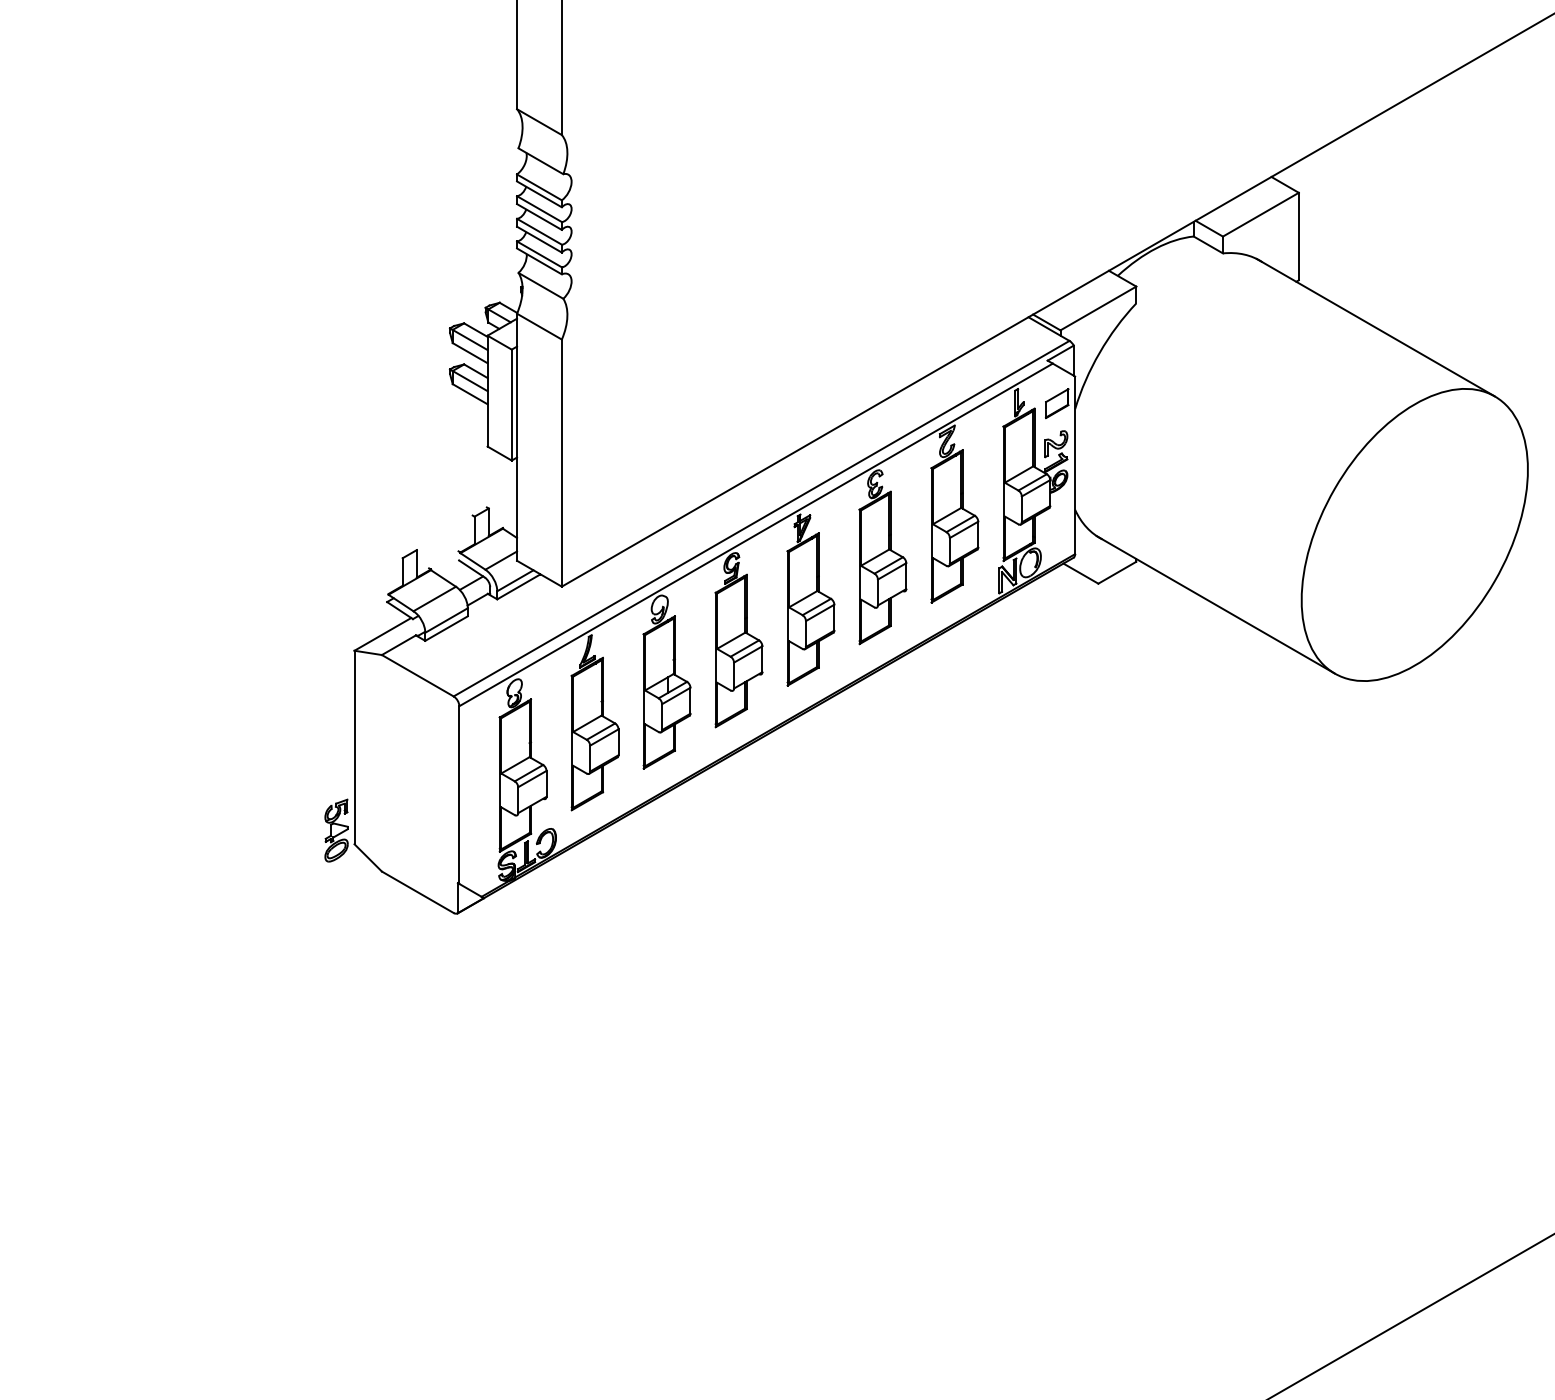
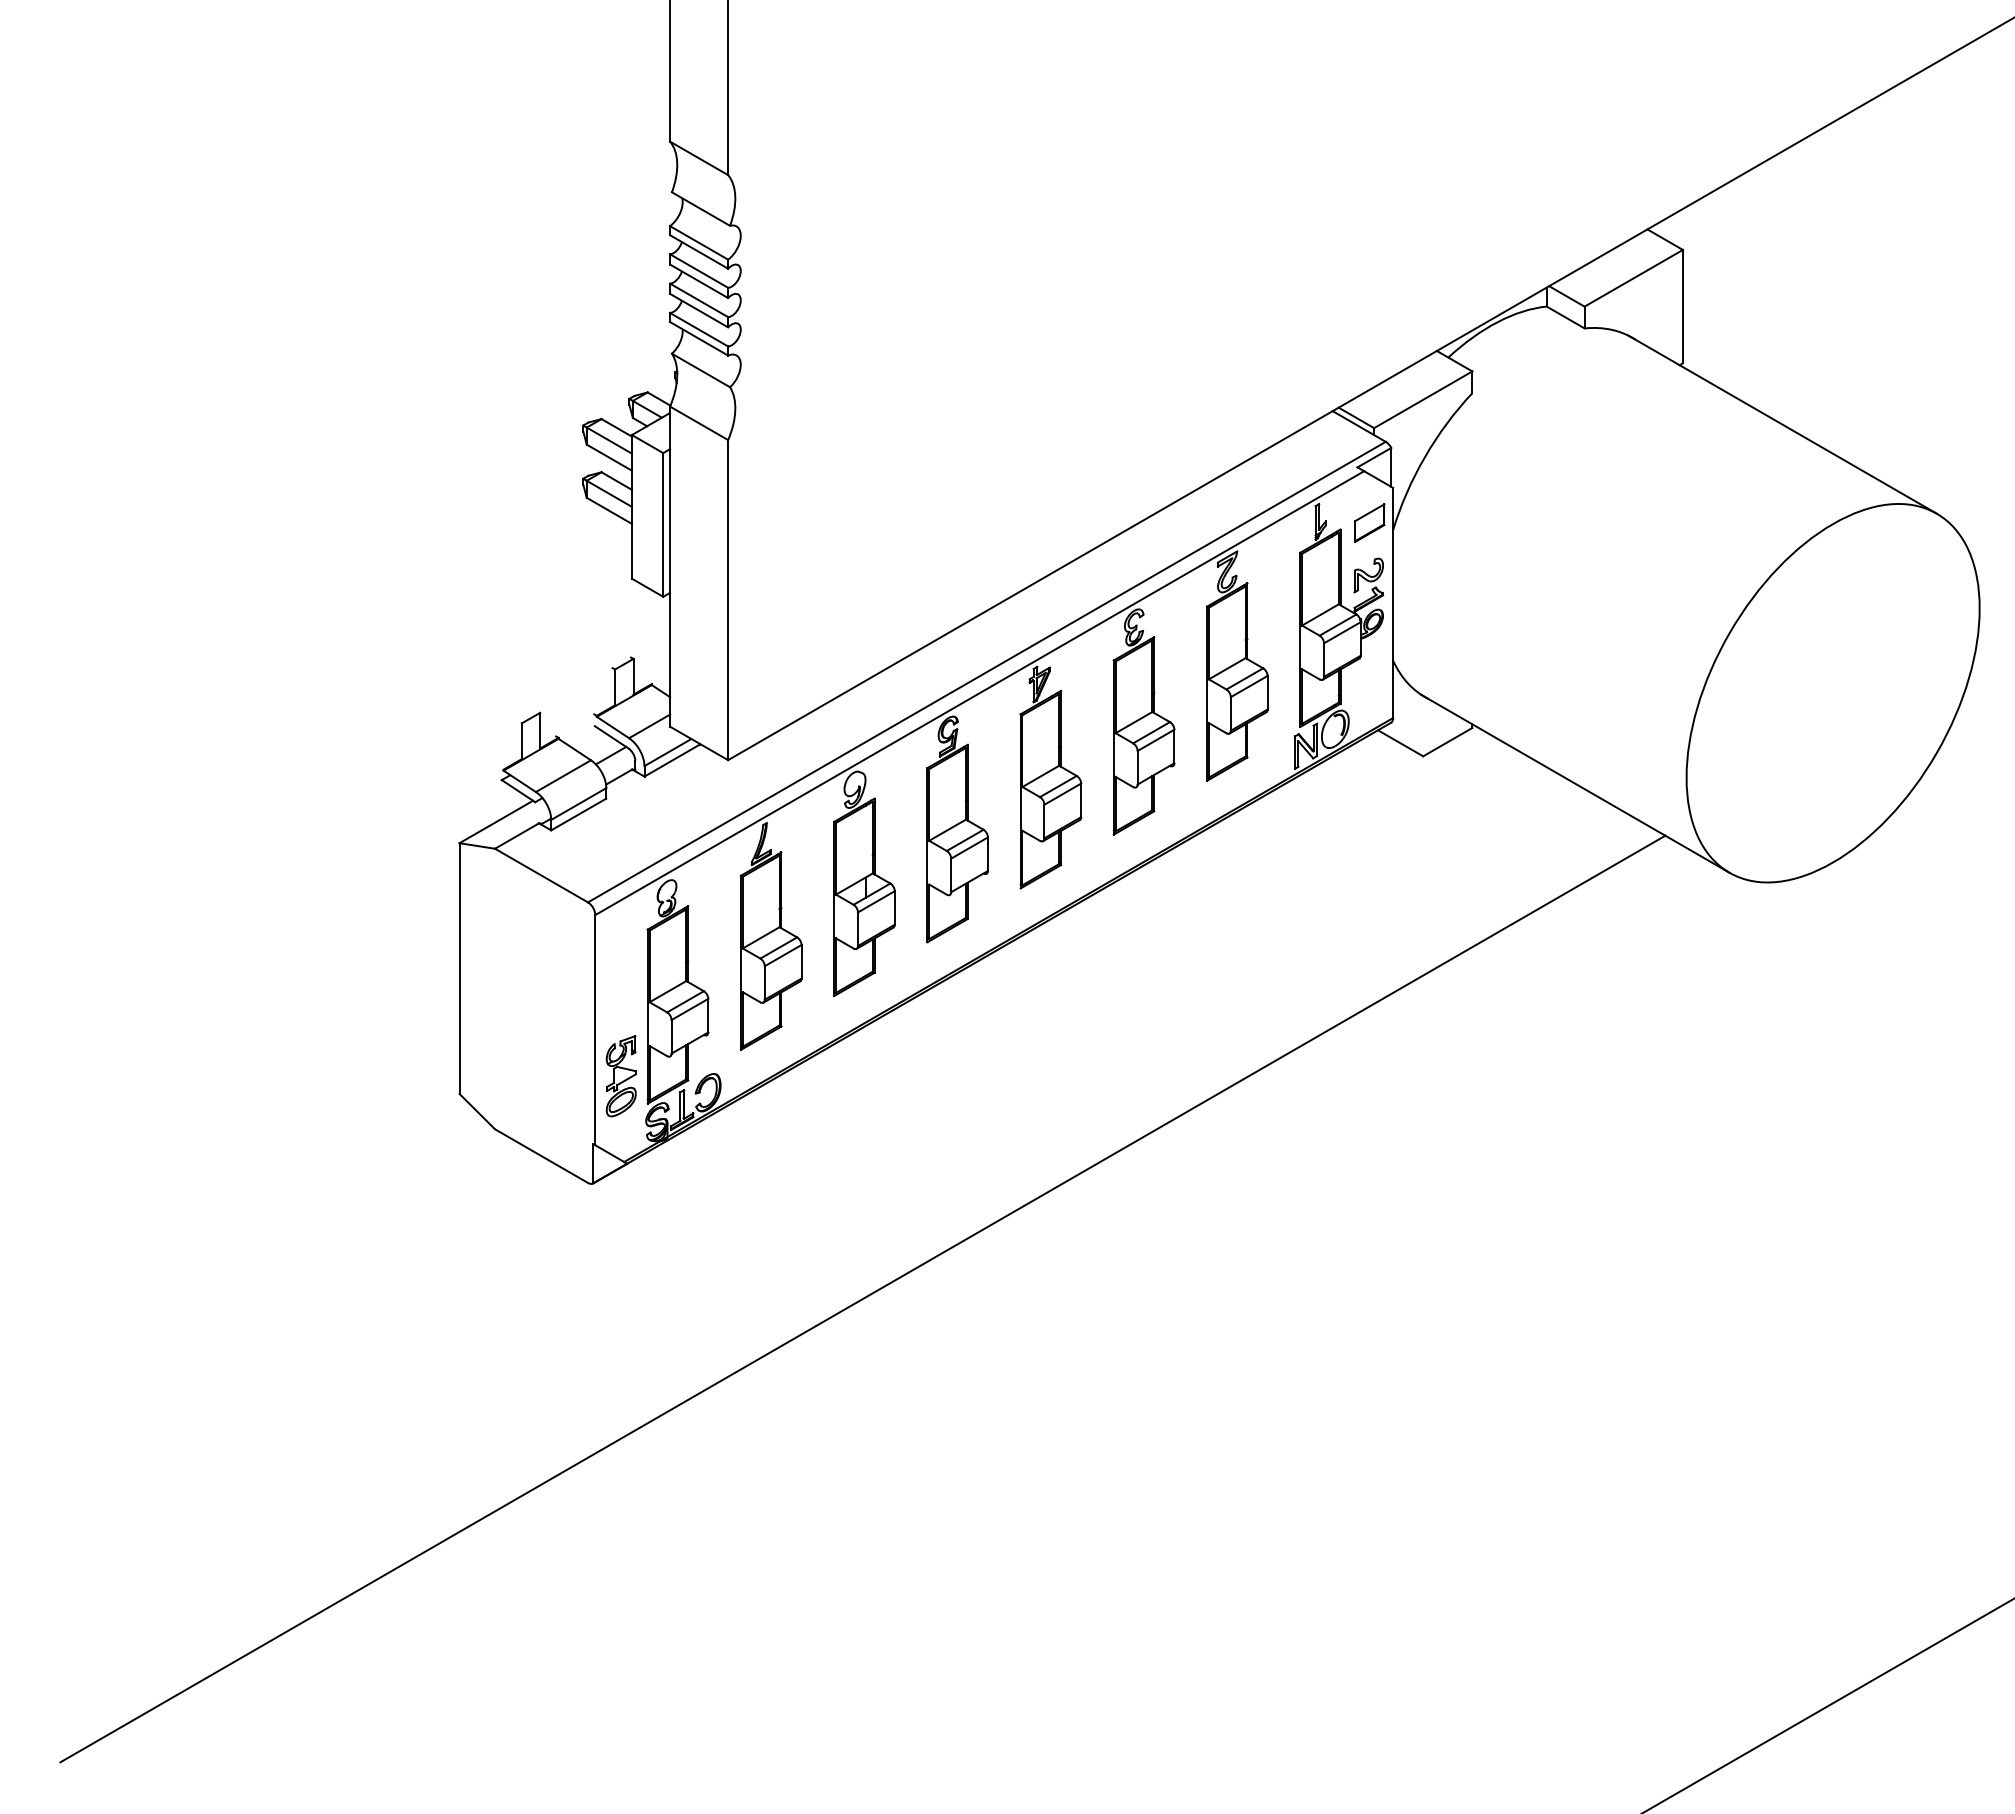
part: (335, 830) -> (620, 1076), moved
line: (665, 1002) -> (862, 1298), added

